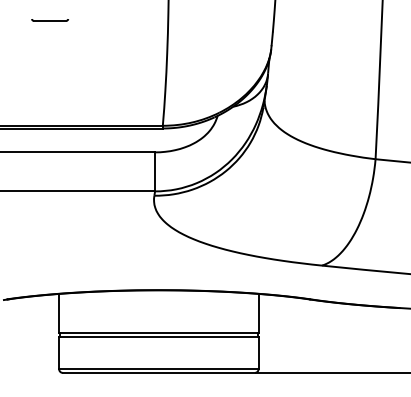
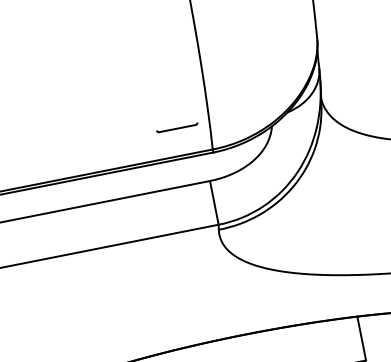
line: (49, 20) -> (176, 128), moved

